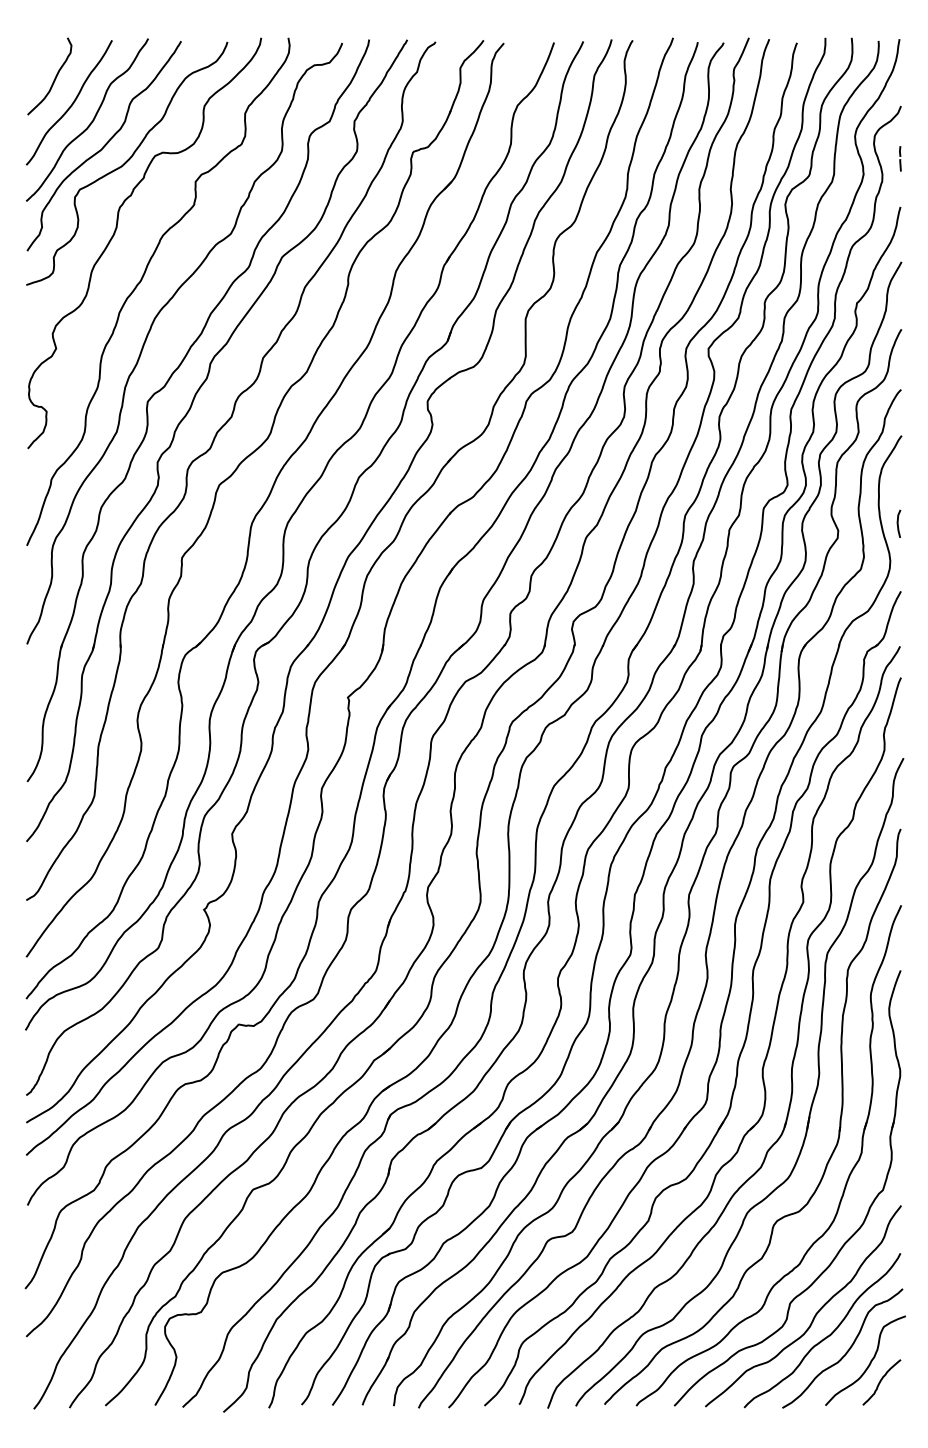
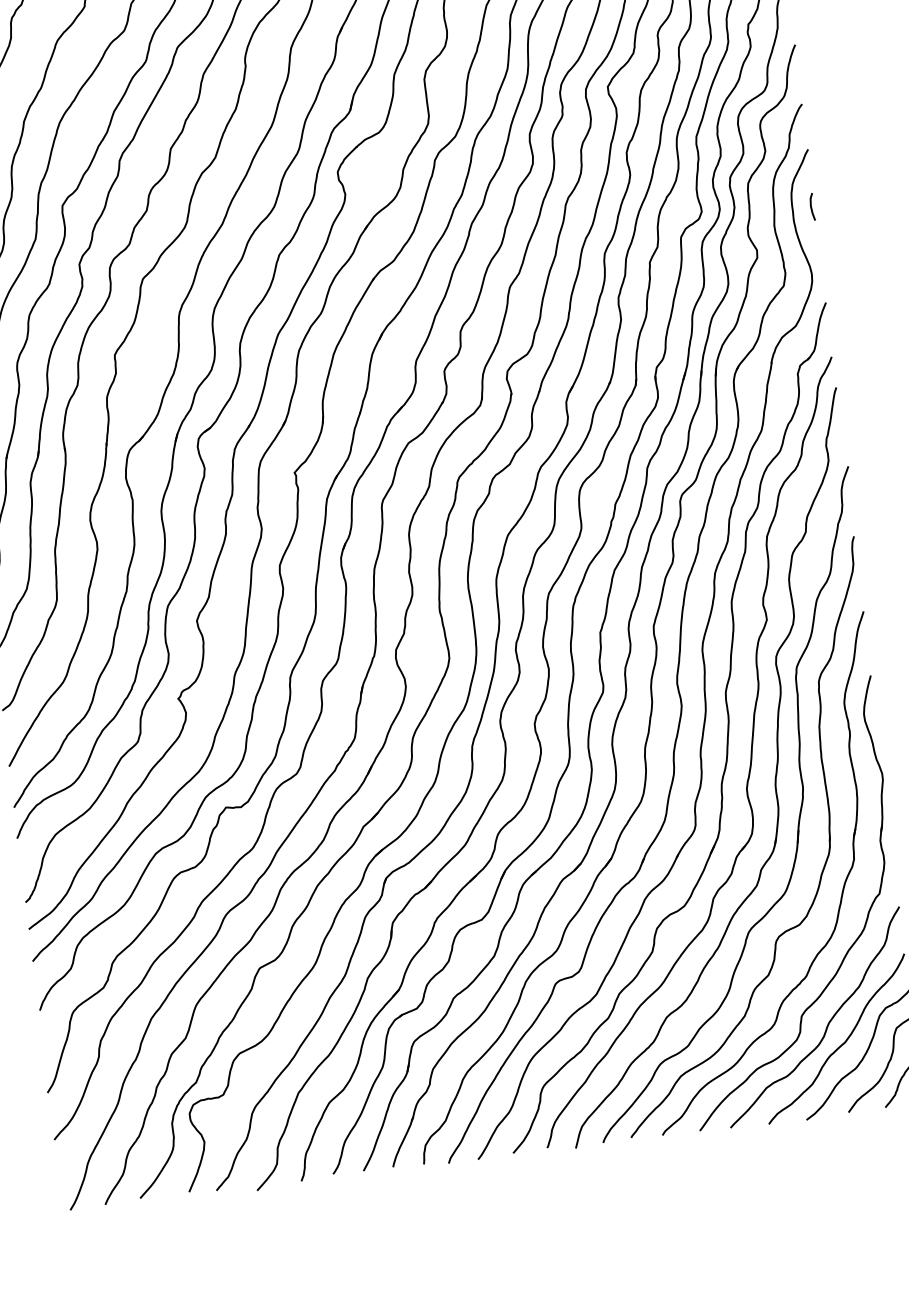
curve: (898, 523) -> (811, 206), moved

